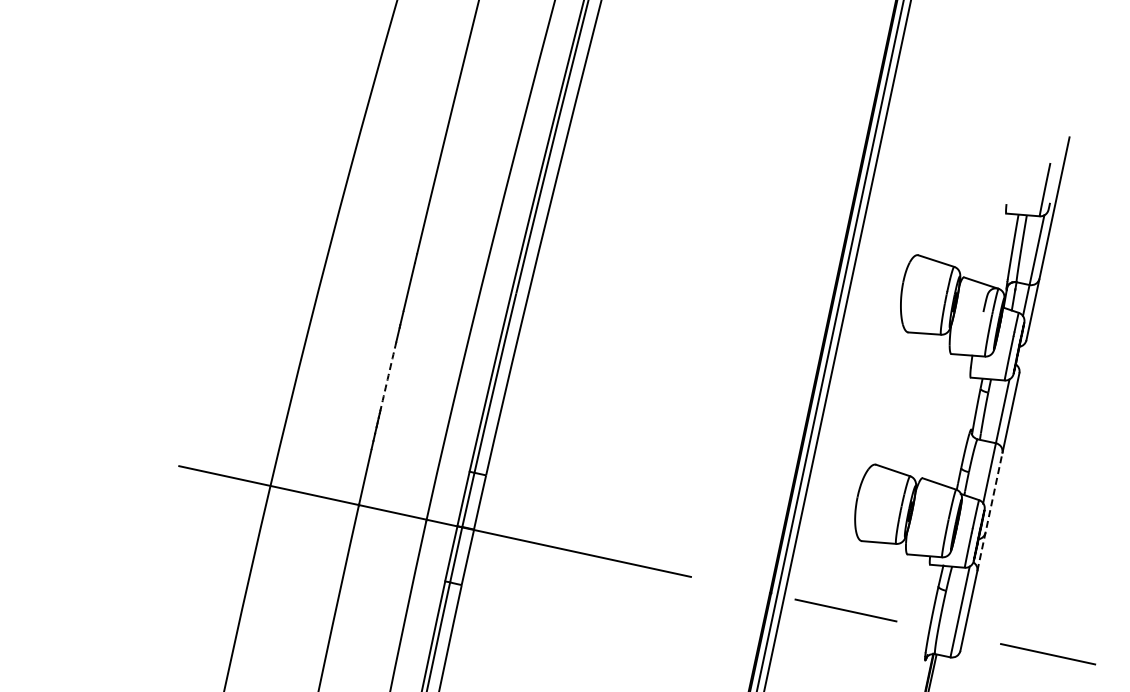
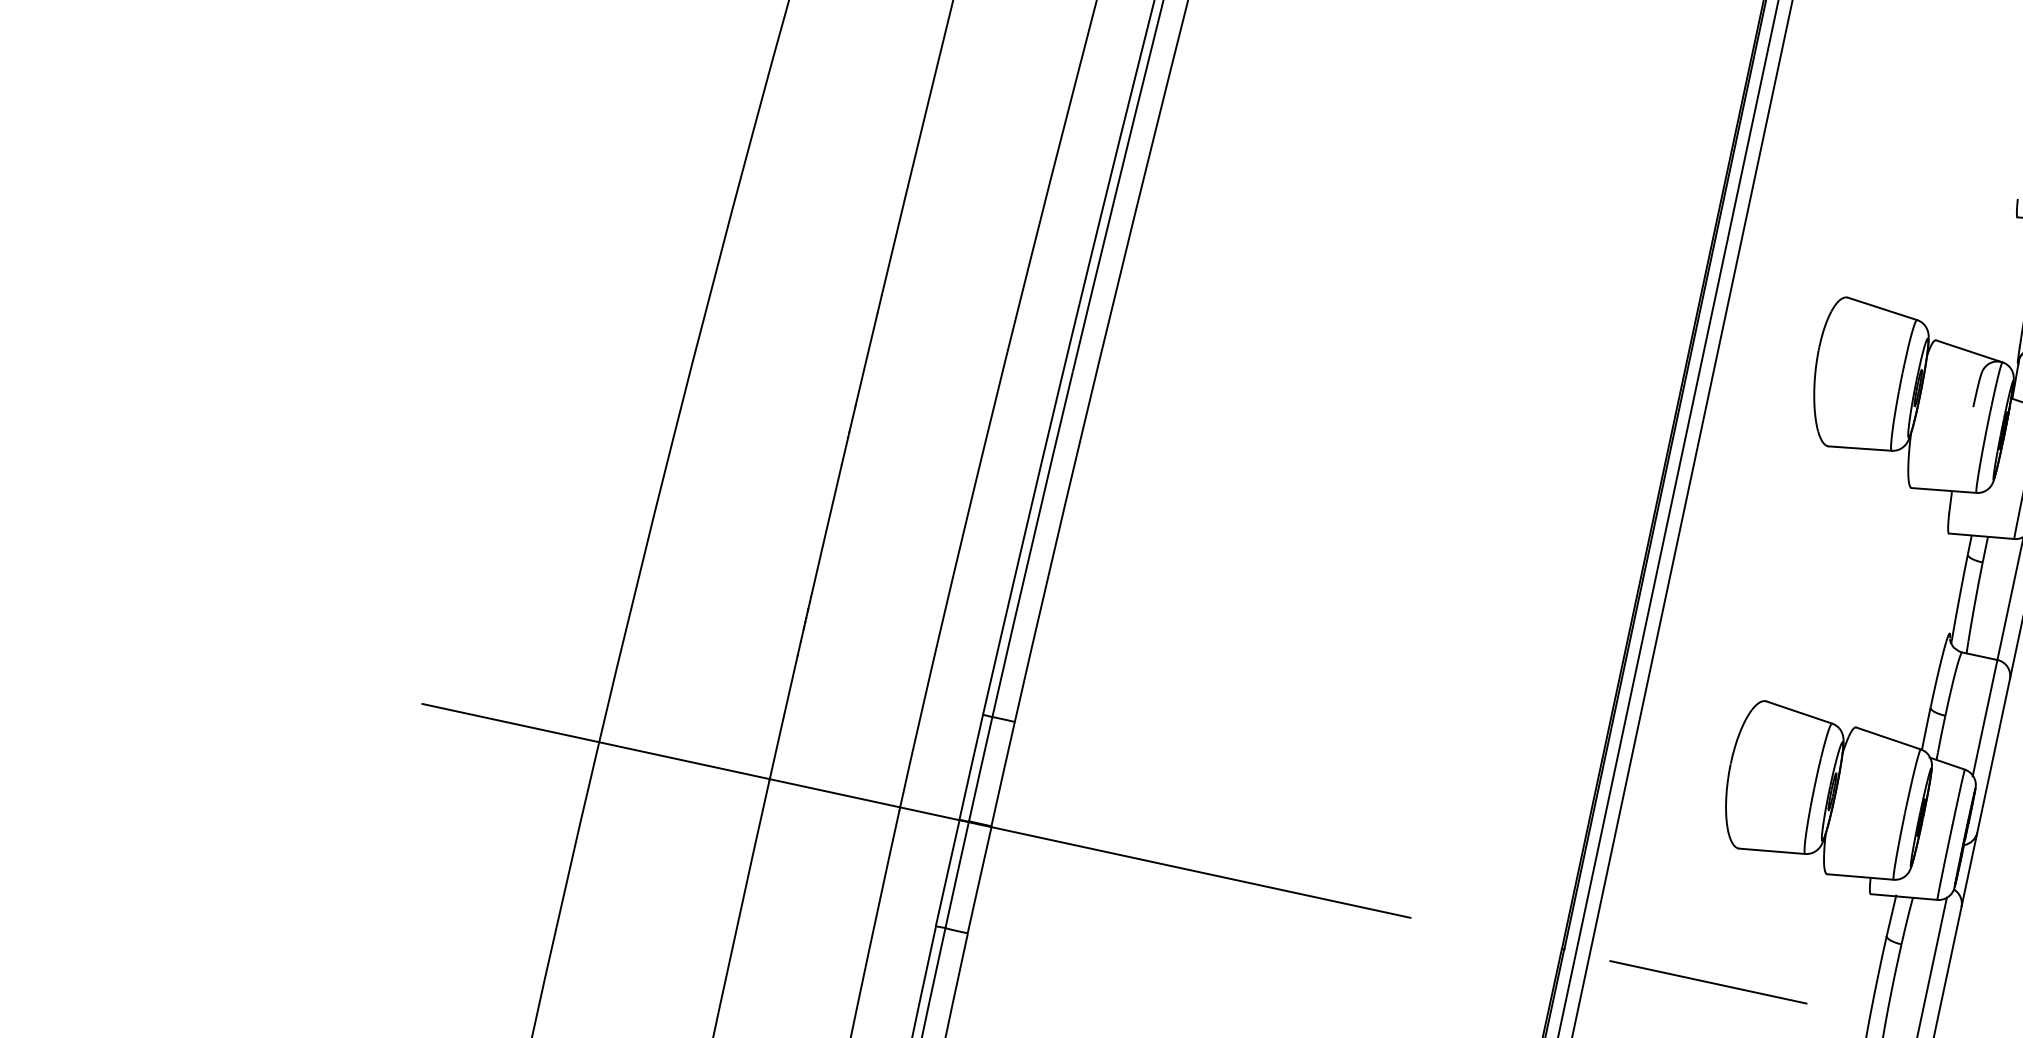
arc: (388, 375) -> (826, 529), dashed -> solid
line: (990, 511) -> (1986, 791), dashed -> solid

